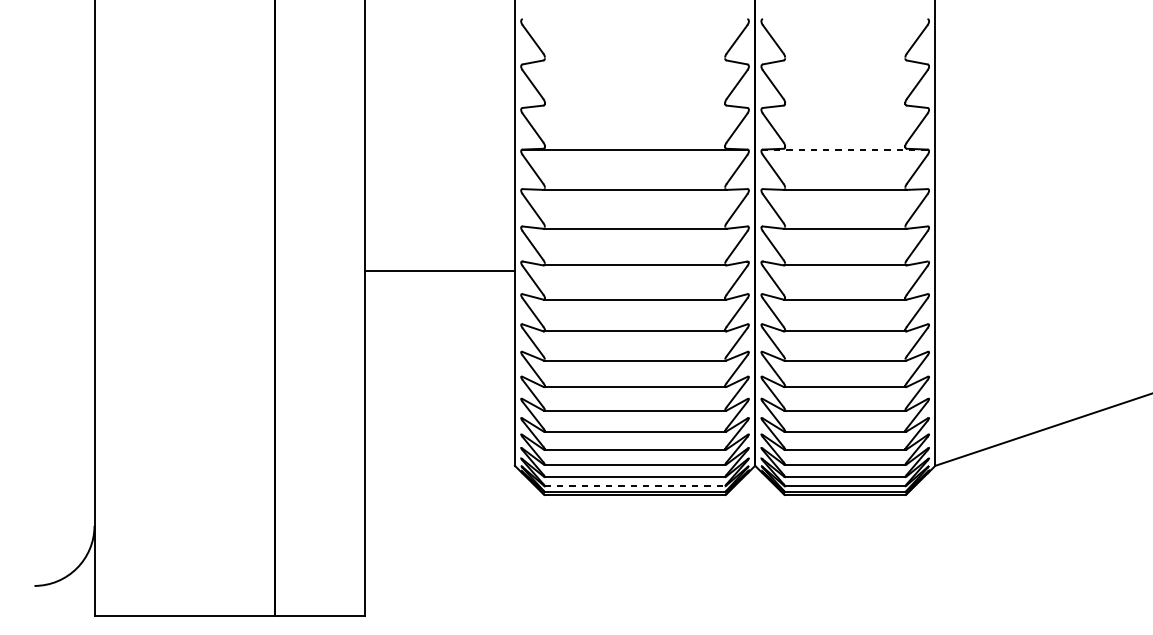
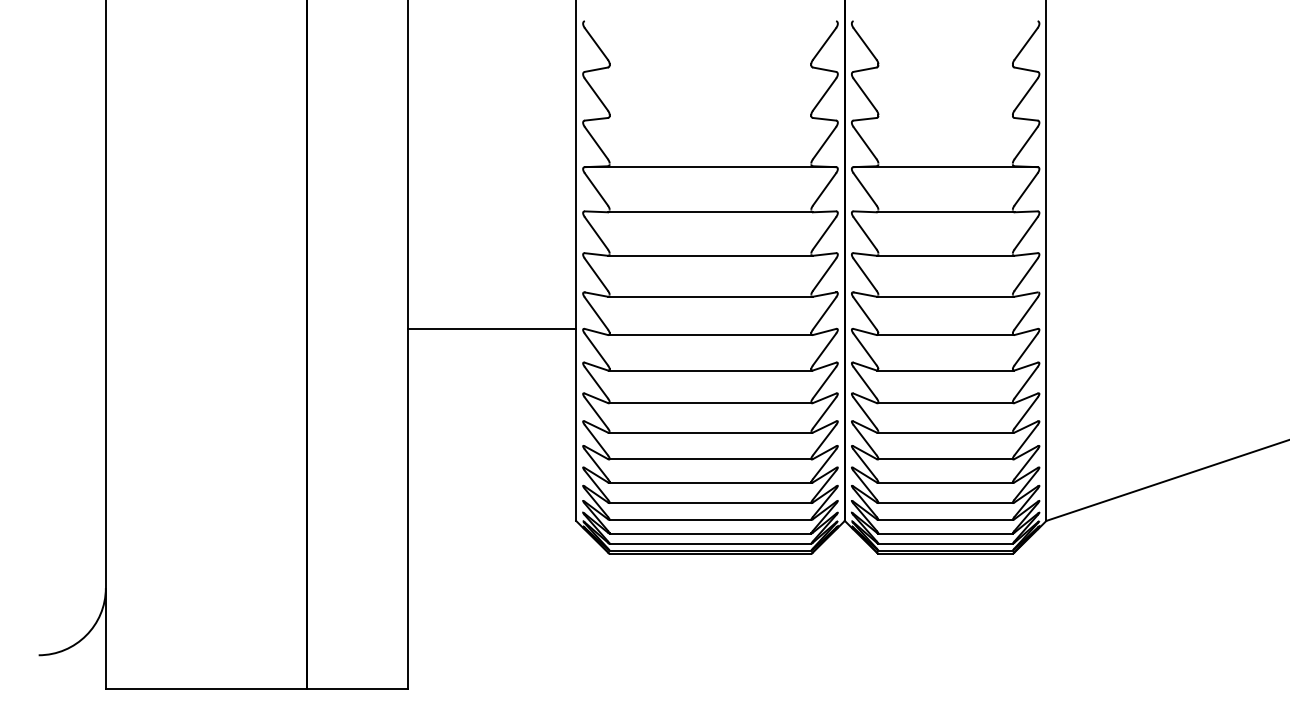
line: (845, 149) -> (945, 167), dashed -> solid
line: (440, 270) -> (492, 329), moved
line: (635, 486) -> (710, 543), dashed -> solid

